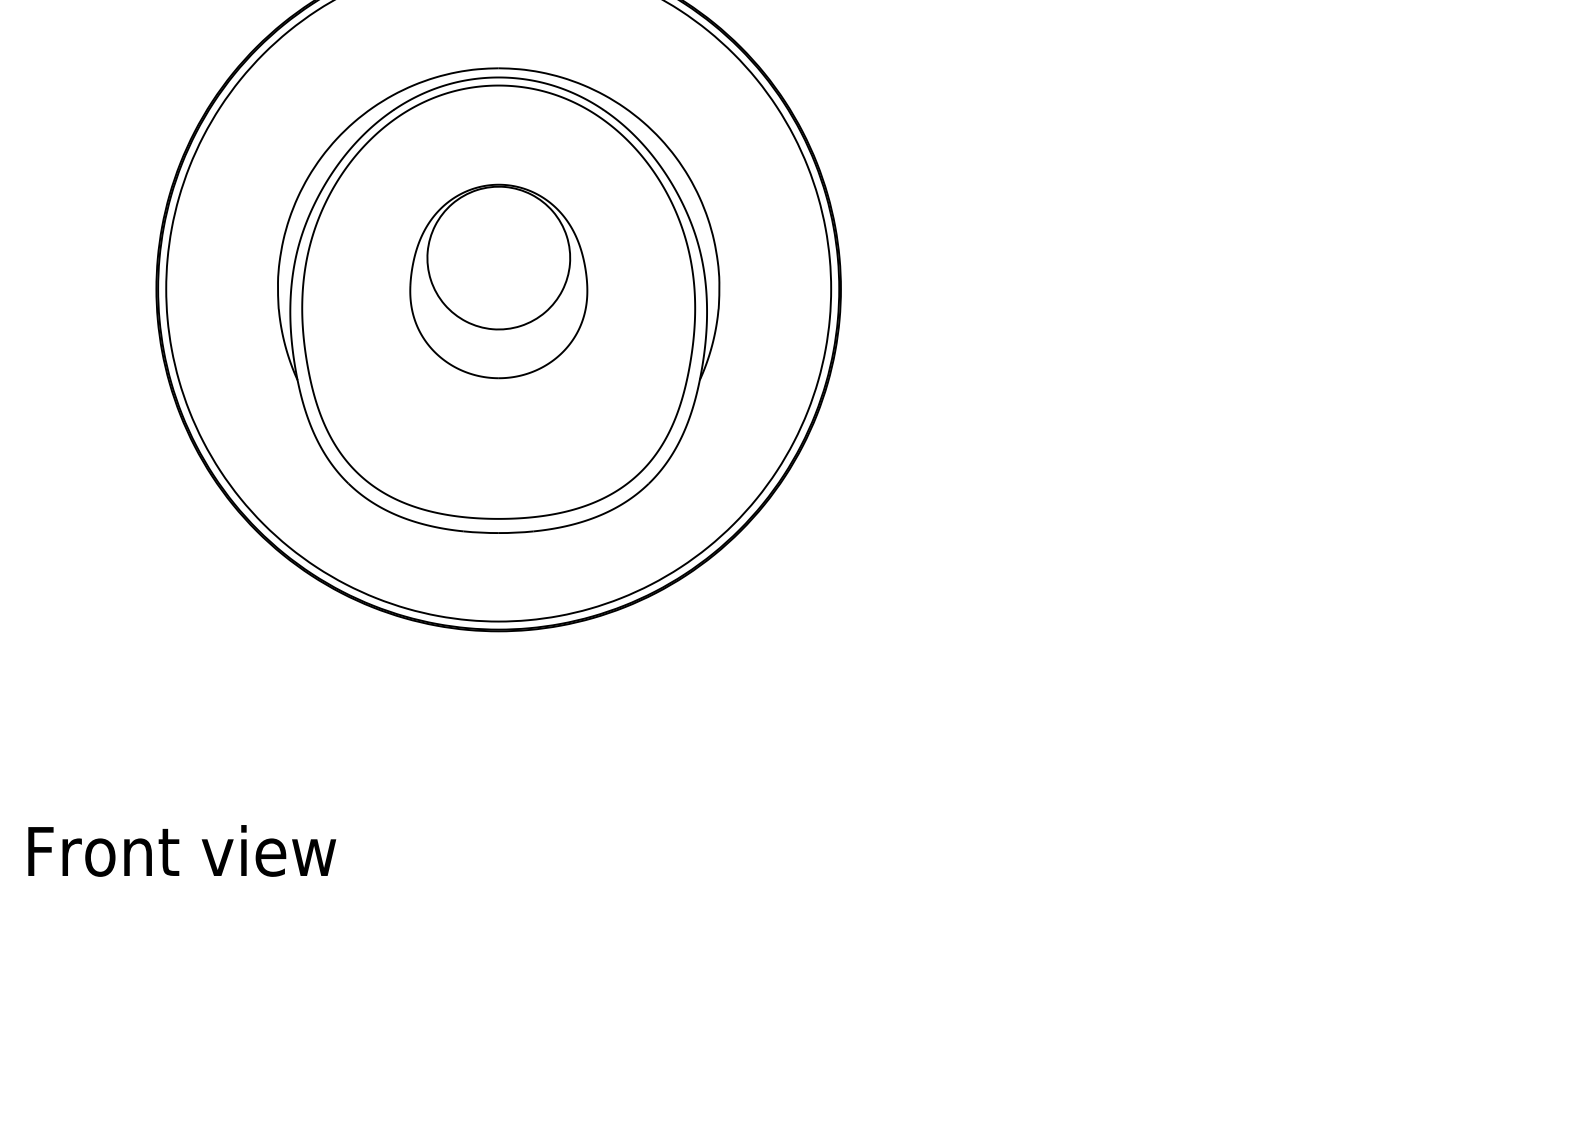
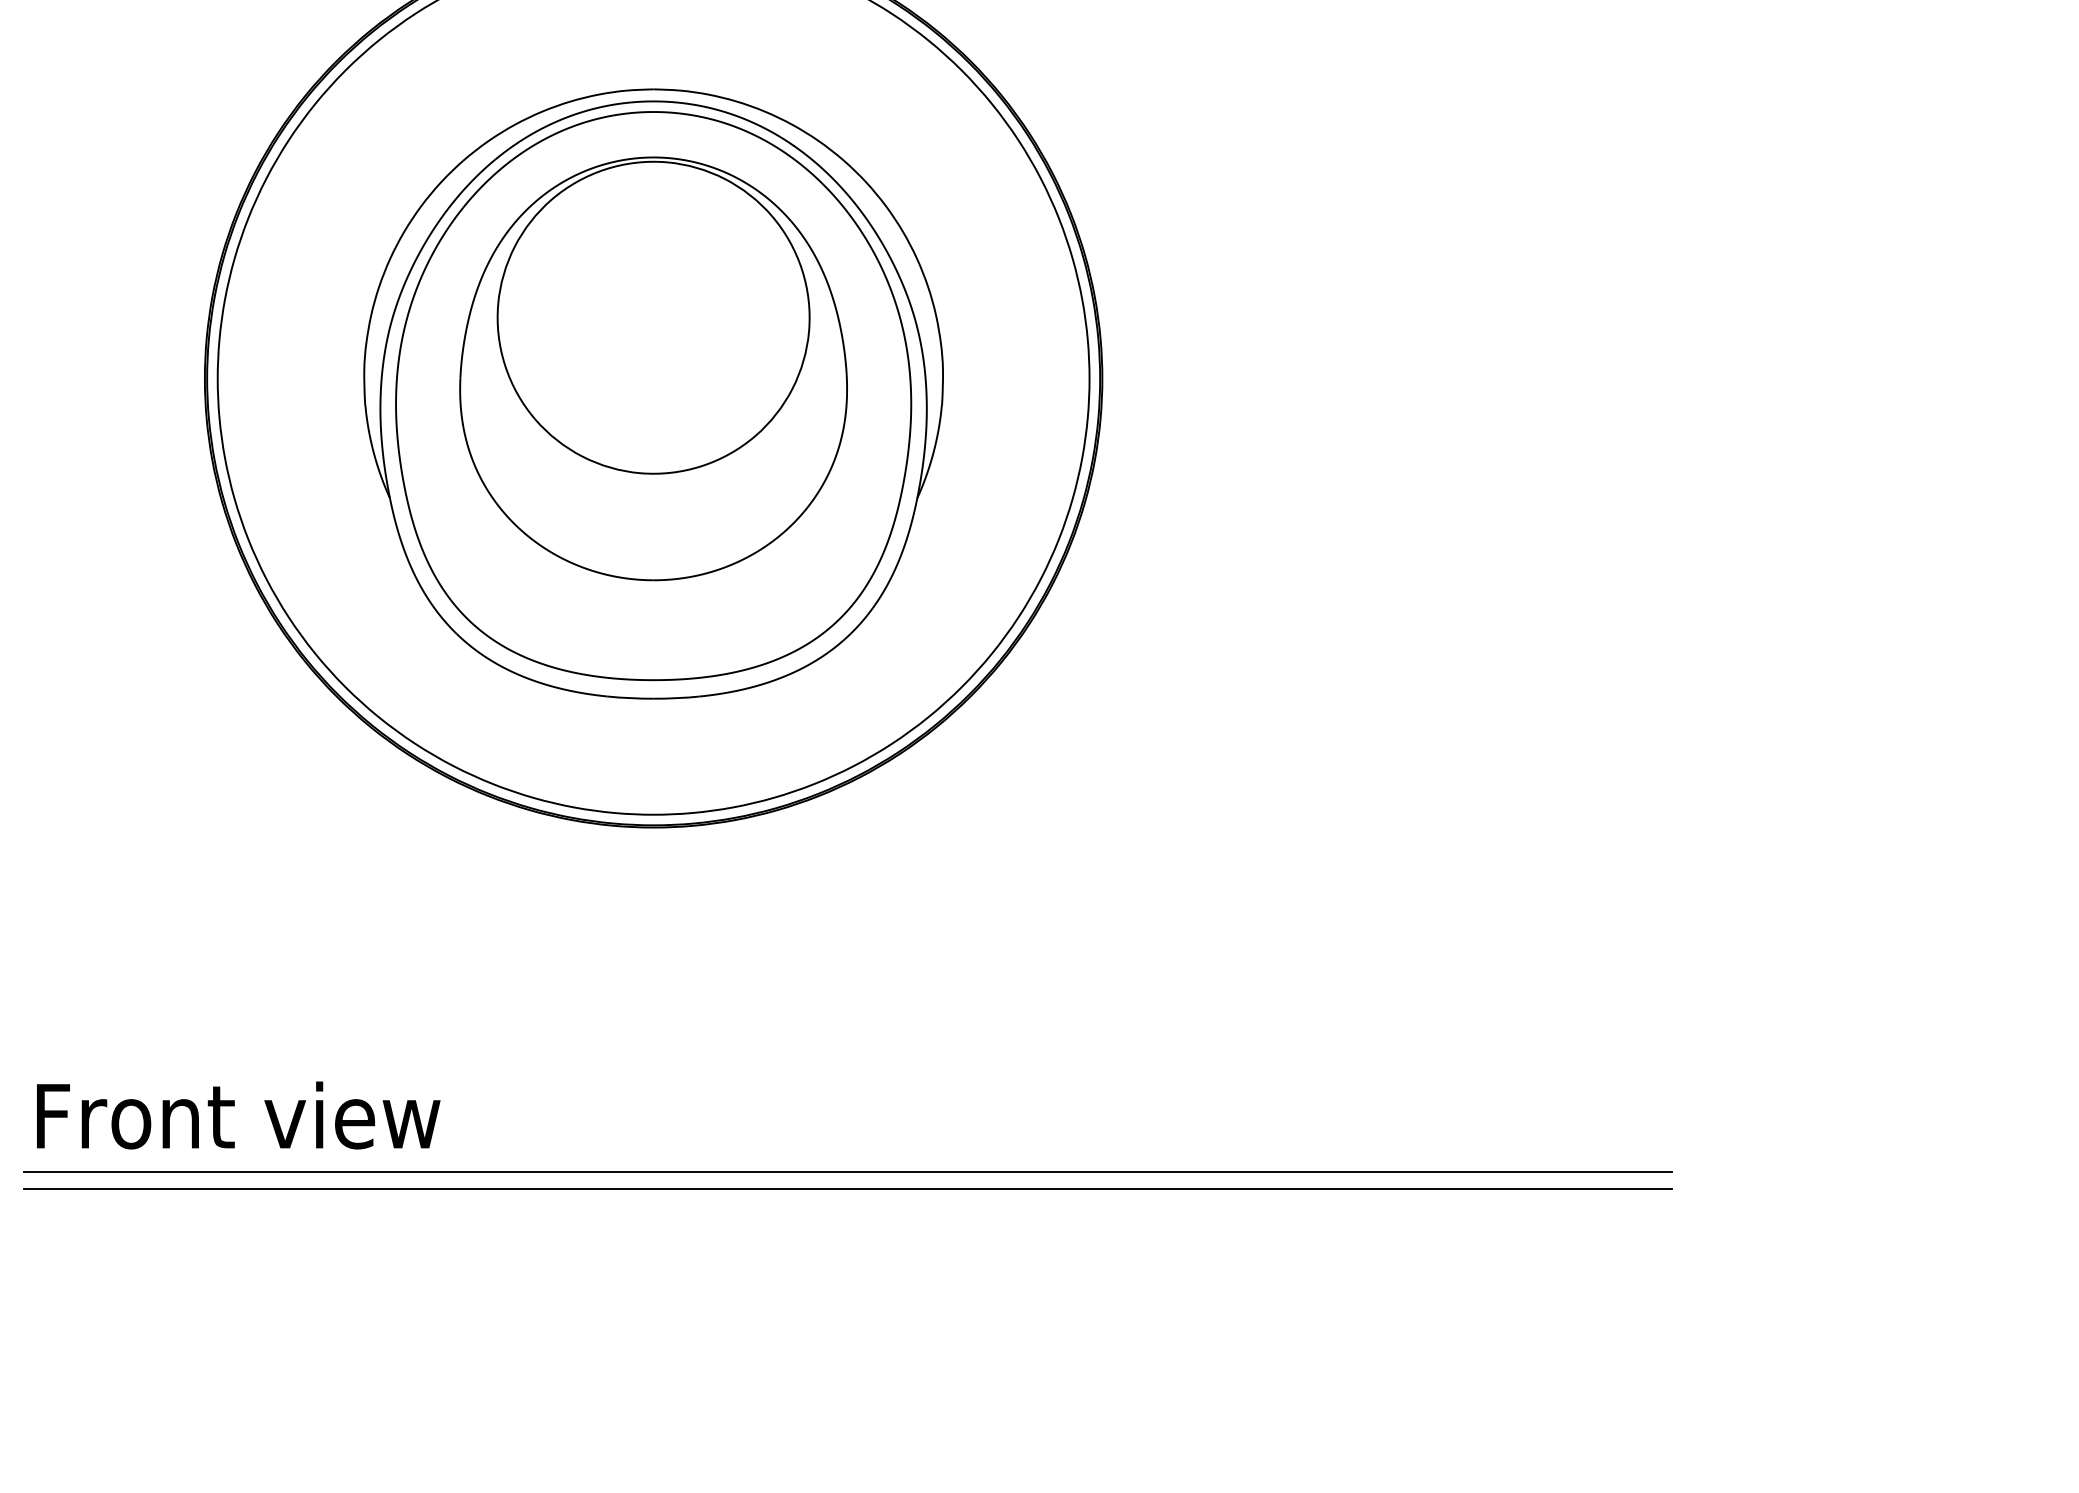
part: (498, 281) -> (653, 368), size x1.67
line: (646, 894) -> (847, 1172), added
line: (646, 907) -> (847, 1189), added

